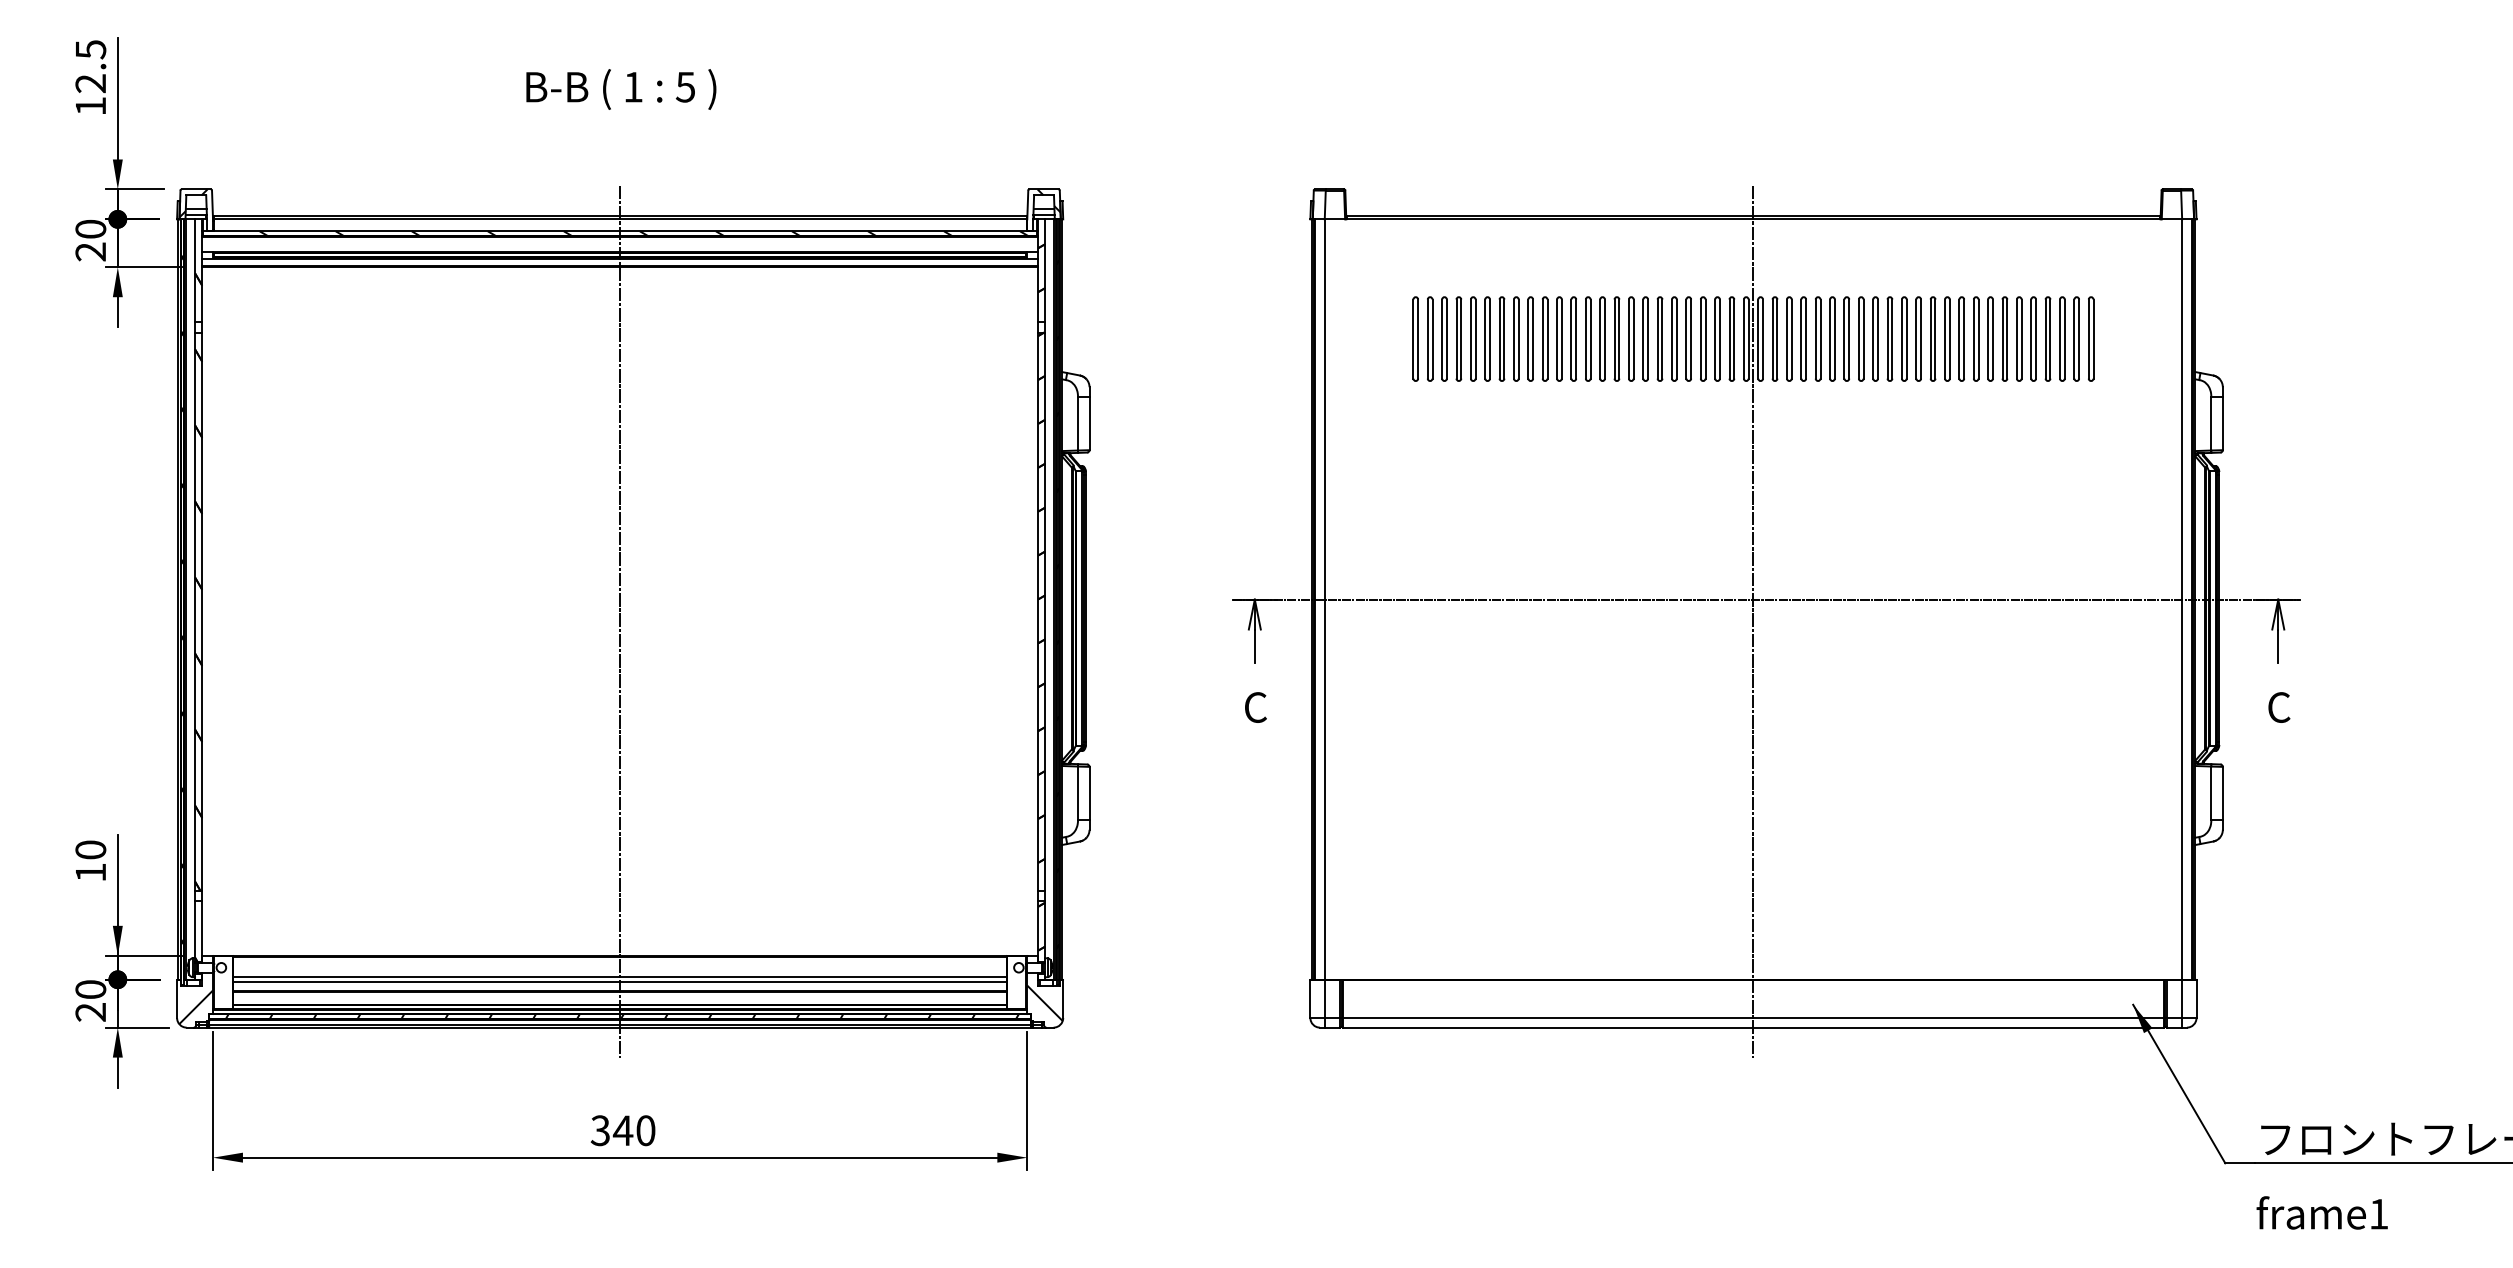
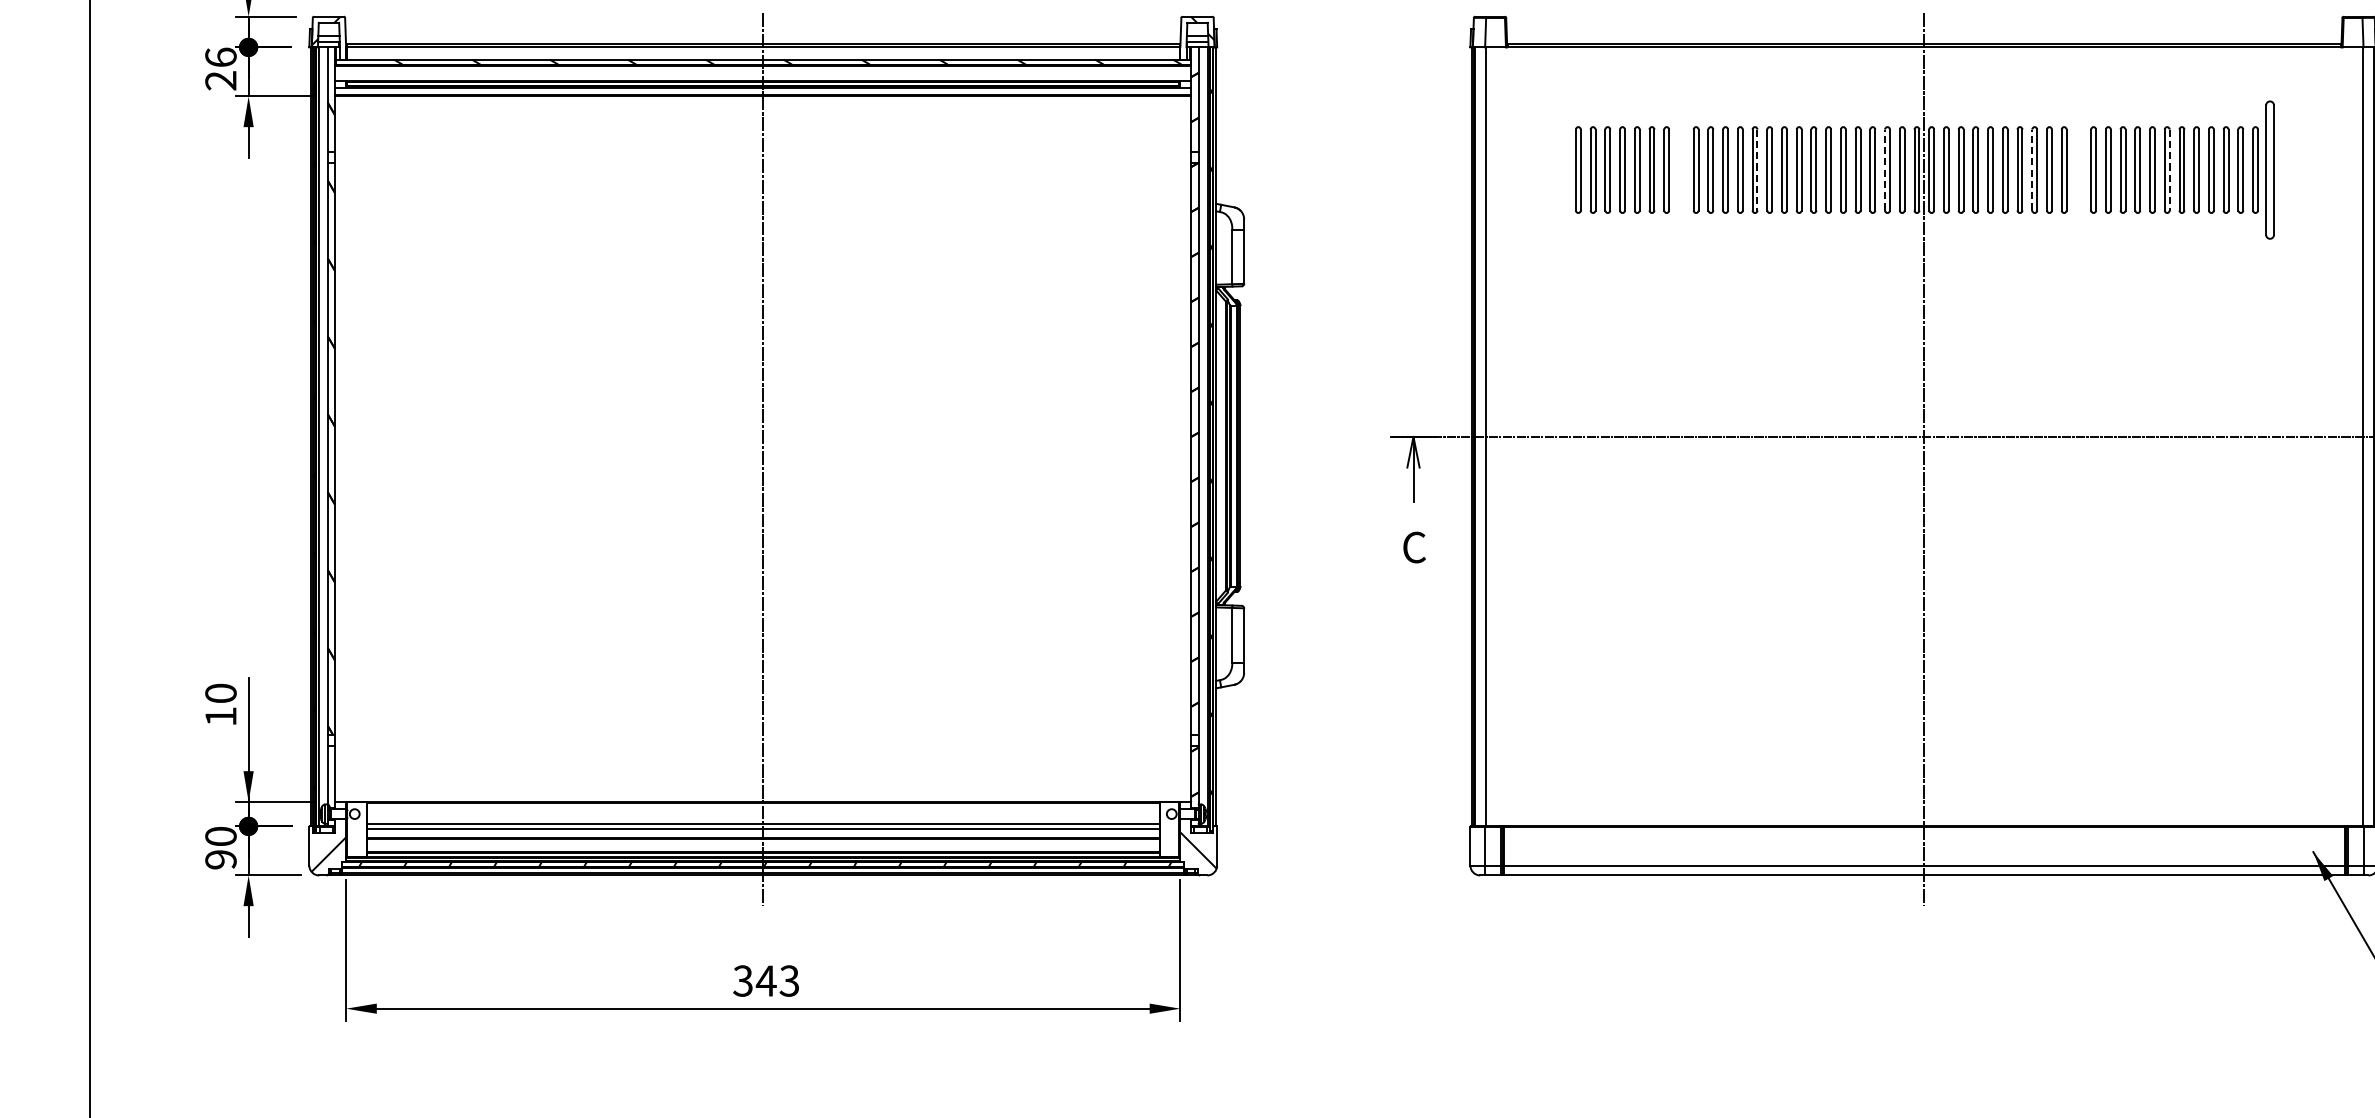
text: (90, 228) -> (220, 56), 20 -> 26
part: (1516, 338) -> (1681, 169), removed
part: (1904, 338) -> (2079, 169), removed
part: (2091, 338) -> (2270, 169), size x1.6
line: (1590, 339) -> (1757, 170), solid -> dashed
line: (1715, 339) -> (1885, 170), solid -> dashed
line: (1858, 339) -> (2031, 170), solid -> dashed
line: (1992, 339) -> (2169, 170), solid -> dashed
text: (91, 1012) -> (221, 859), 20 -> 90
text: (645, 1130) -> (789, 980), 340 -> 343

